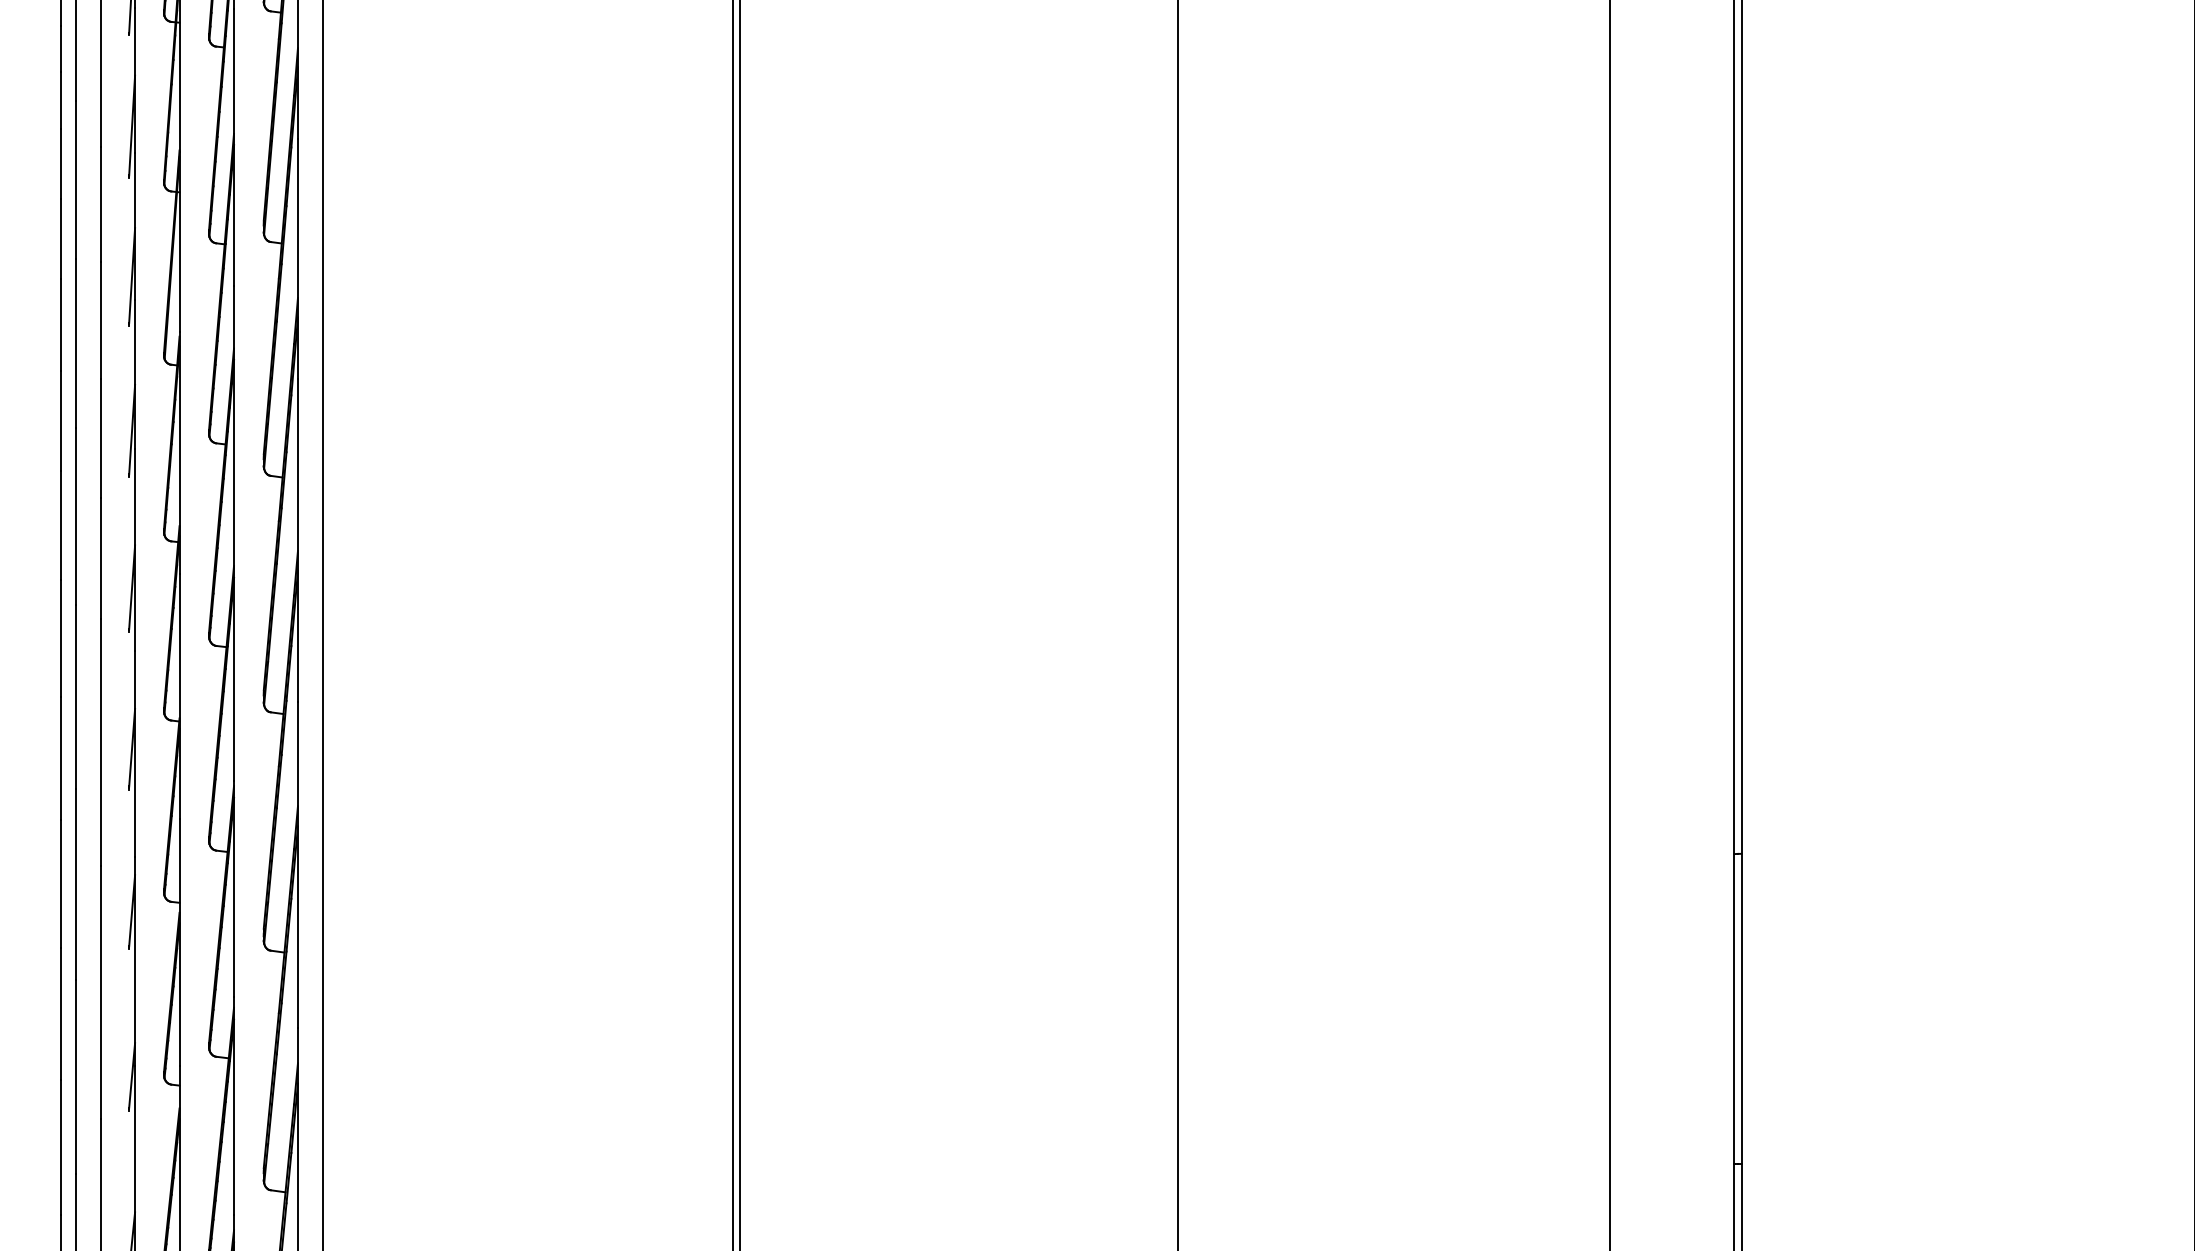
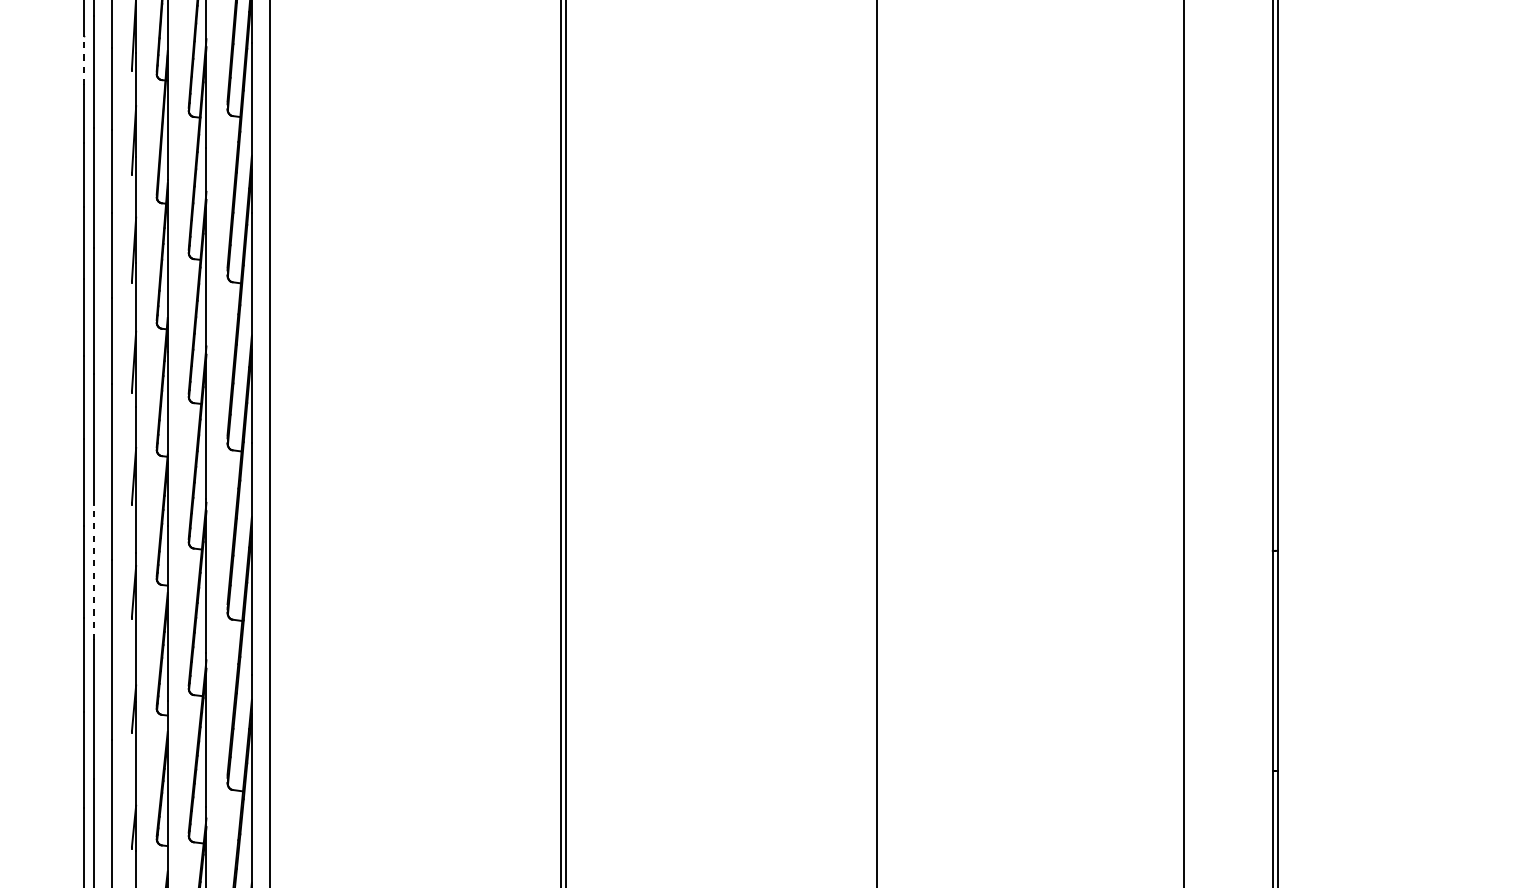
line: (61, 164) -> (83, 60), solid -> dashed
line: (75, 883) -> (93, 571), solid -> dashed

